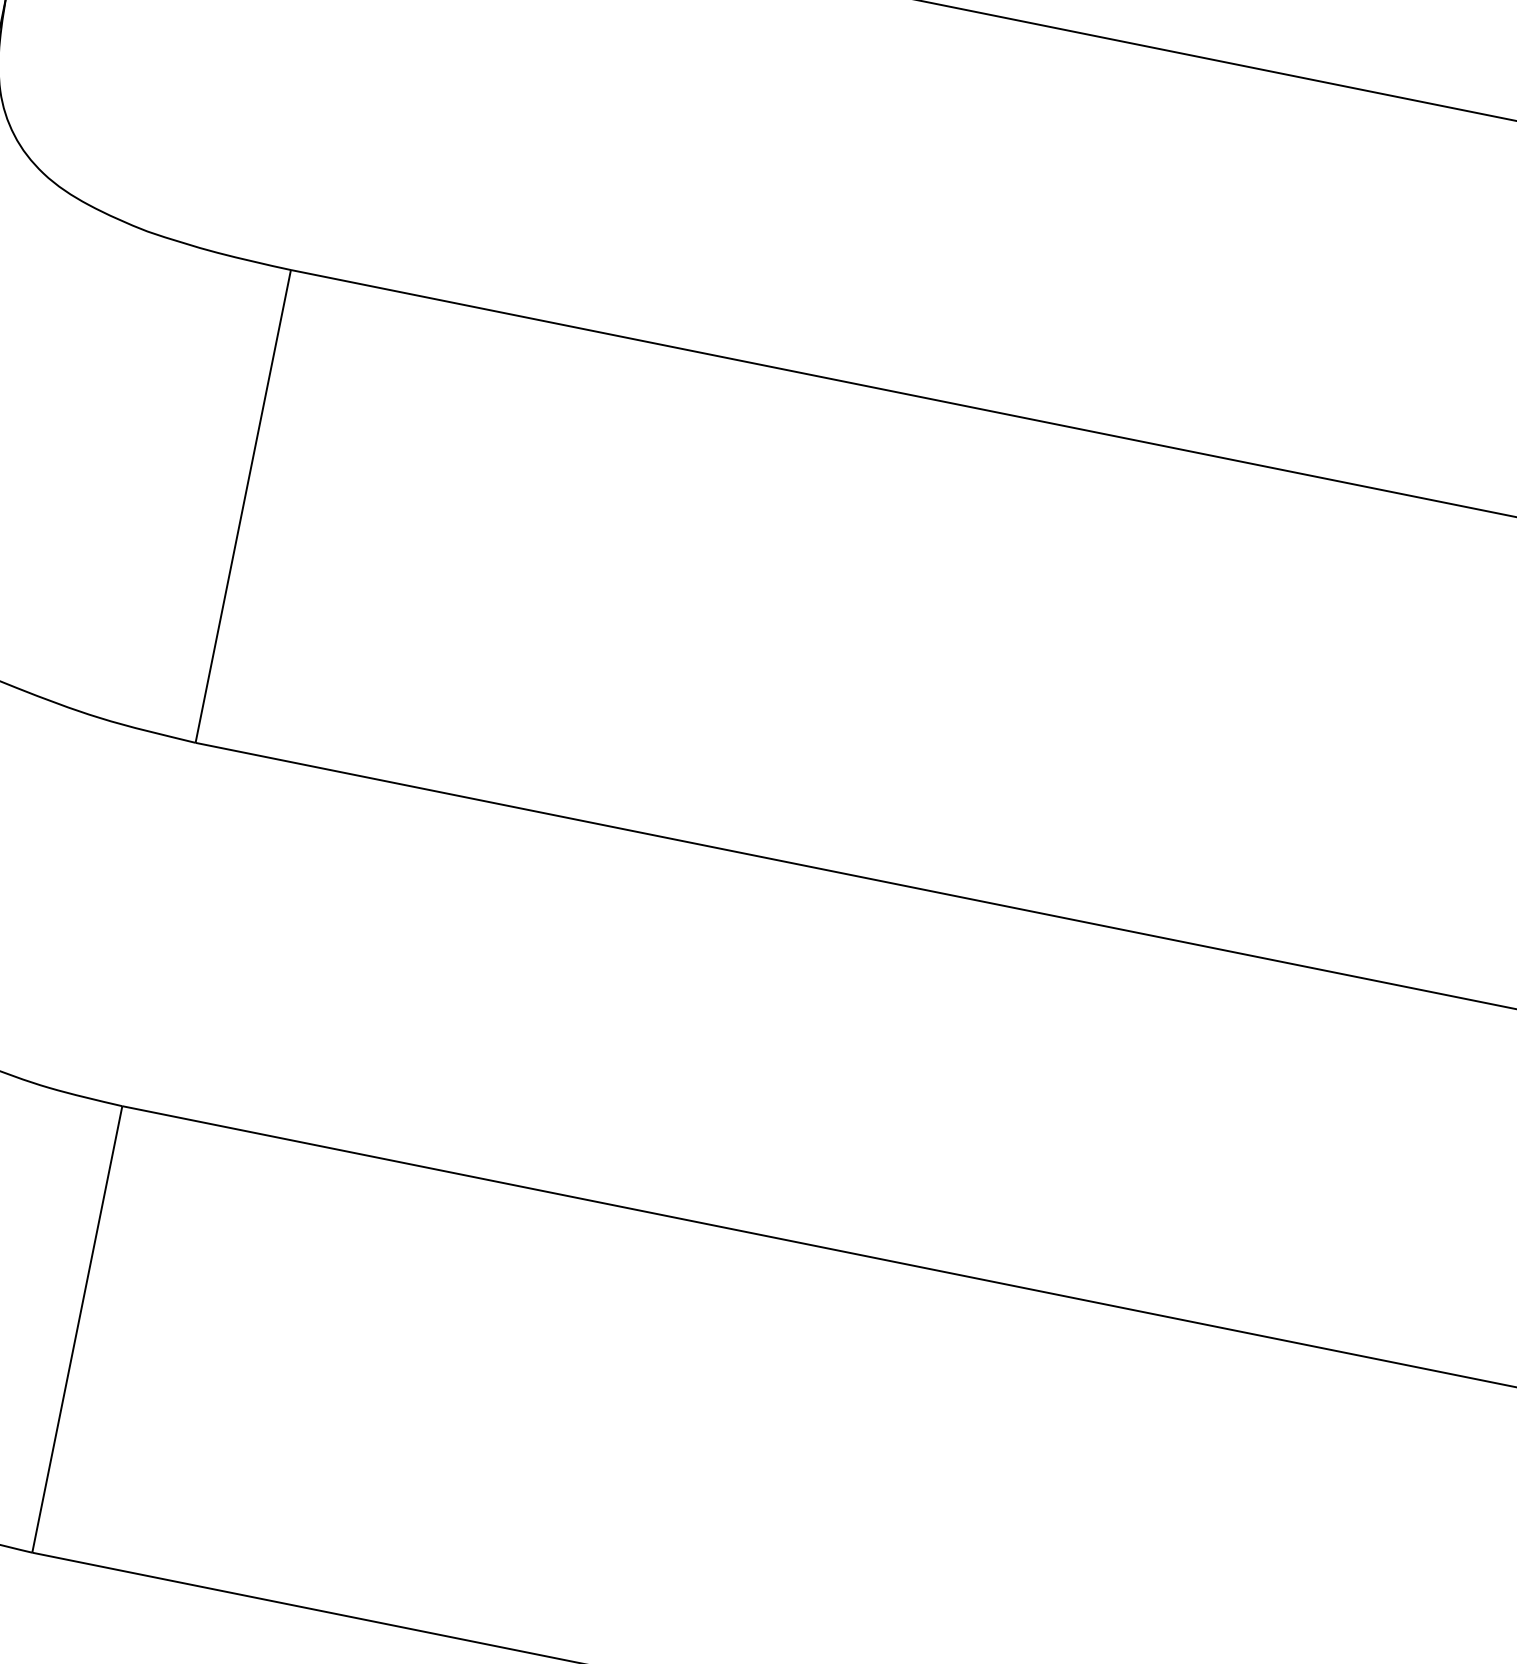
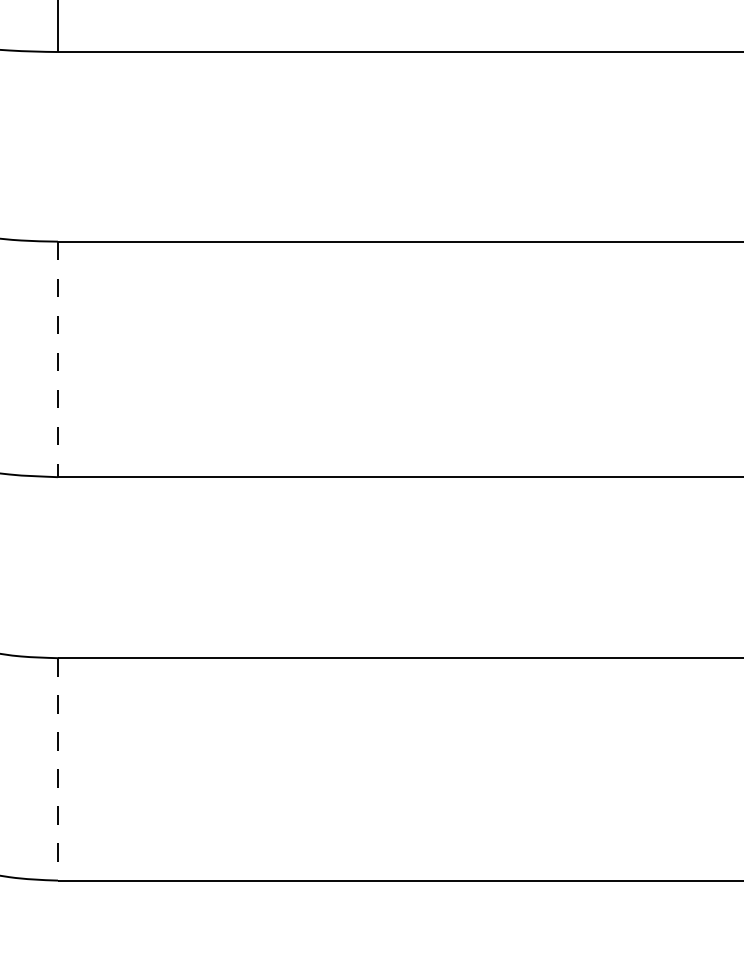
line: (242, 506) -> (57, 359), solid -> dashed
line: (76, 1329) -> (57, 769), solid -> dashed

